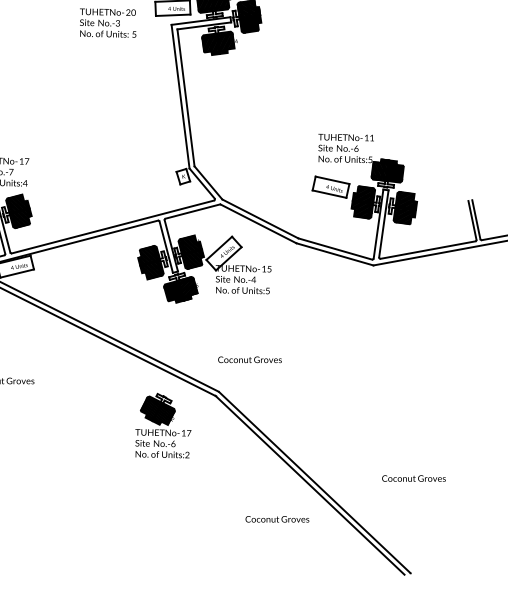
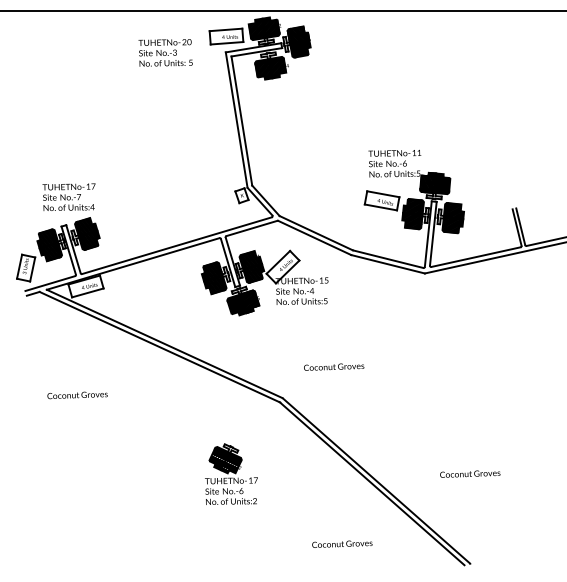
text: (250, 359) -> (334, 366), moved
part: (163, 425) -> (231, 473), moved
text: (277, 518) -> (342, 543), moved

